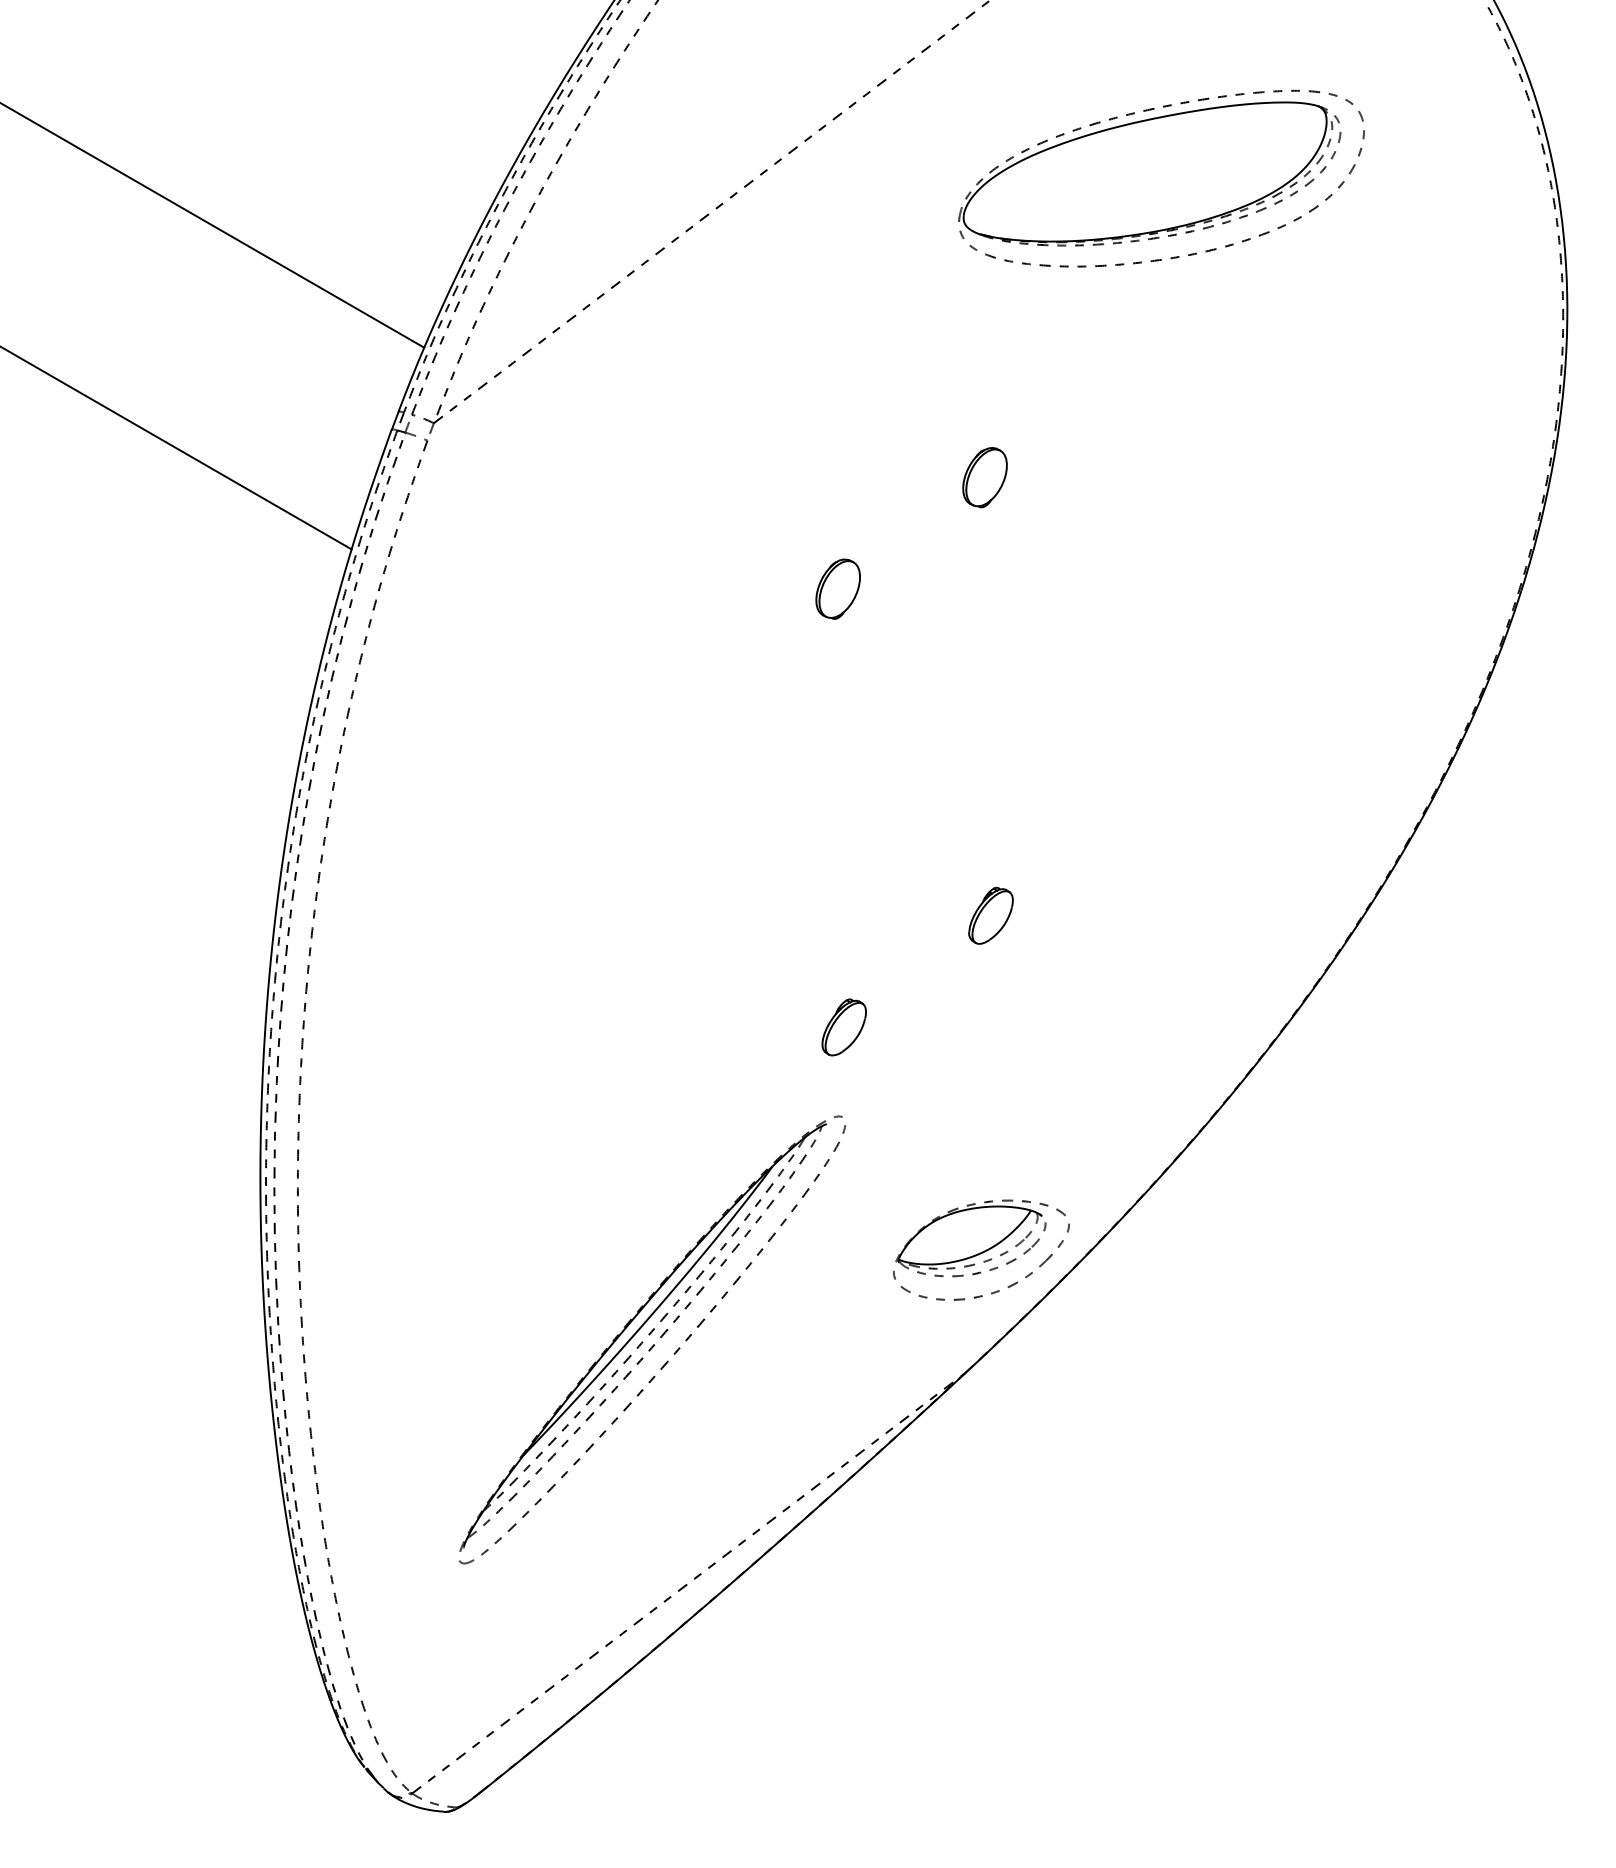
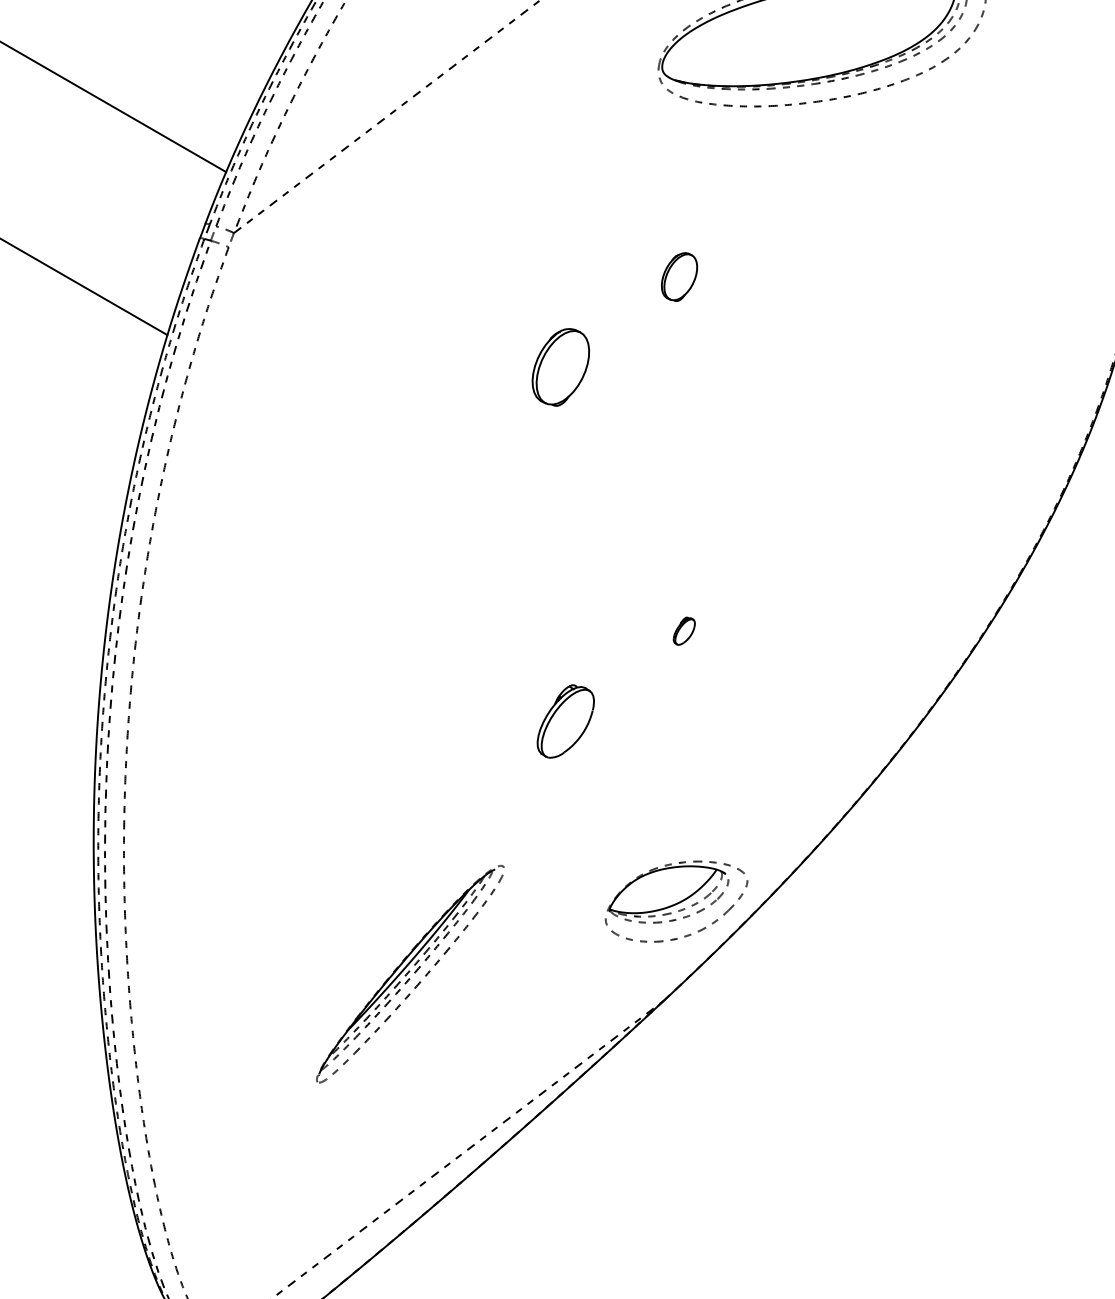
part: (837, 588) -> (560, 366), size x1.6
part: (990, 915) -> (683, 631), size x0.6
part: (843, 1027) -> (565, 721), size x1.6
part: (652, 1339) -> (410, 973), size x0.6

